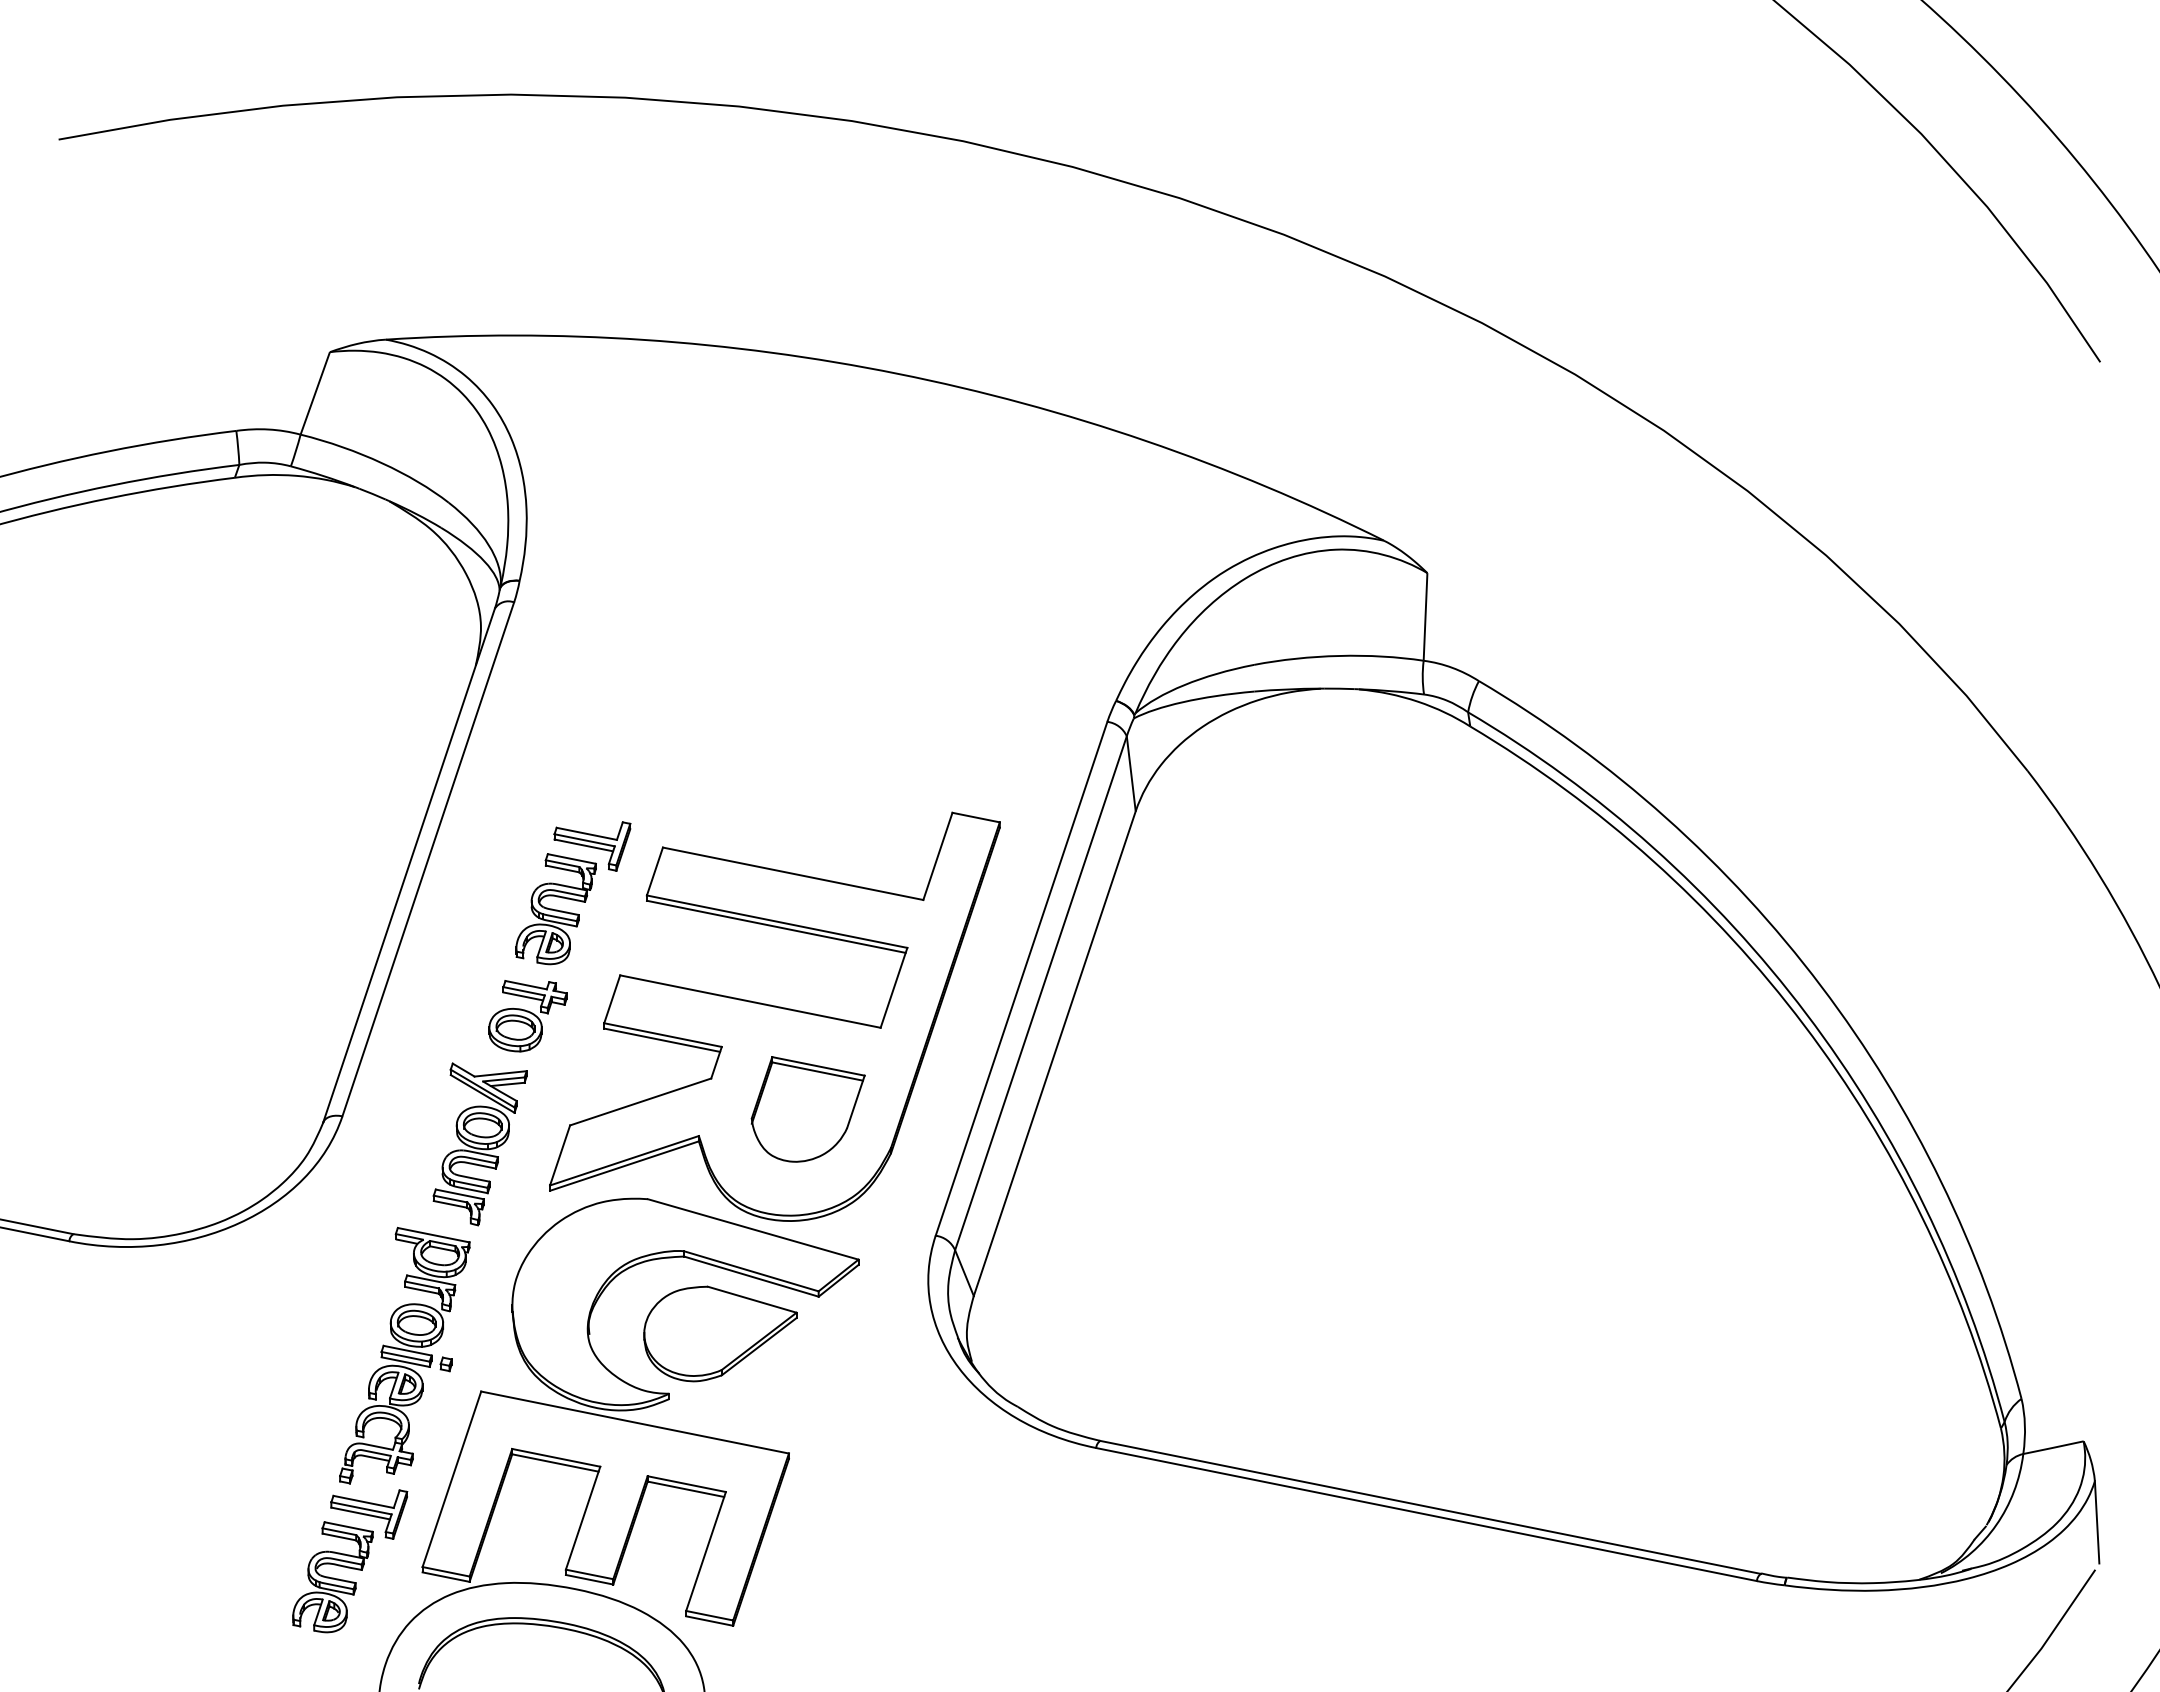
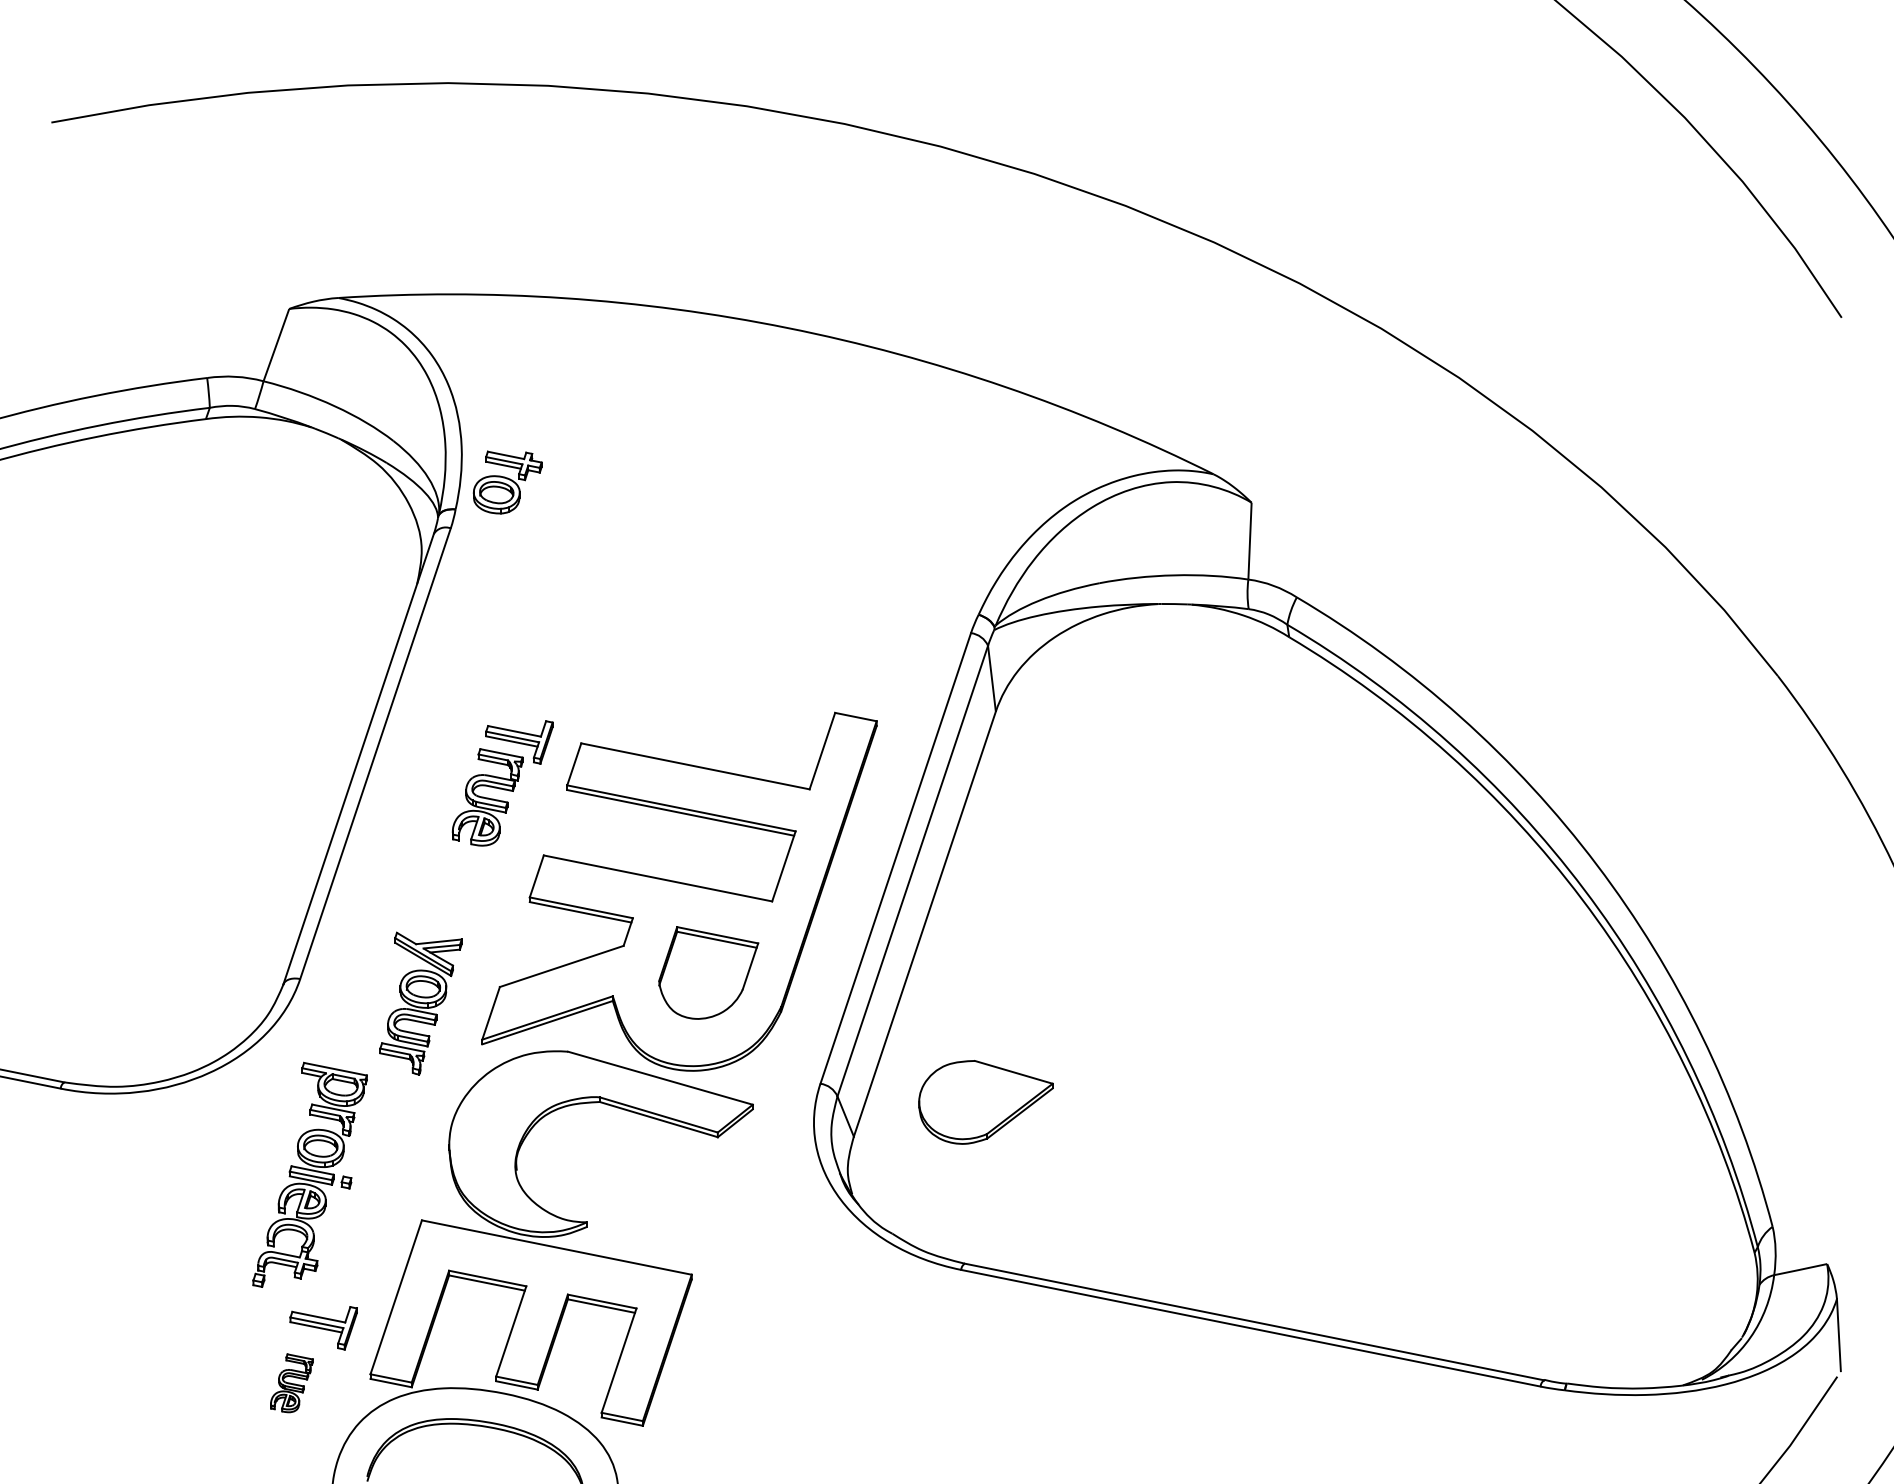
part: (527, 1016) -> (507, 482), moved
part: (720, 1333) -> (986, 1101), moved
part: (404, 1355) -> (309, 1174), moved
part: (332, 1577) -> (291, 1383), size x0.6

